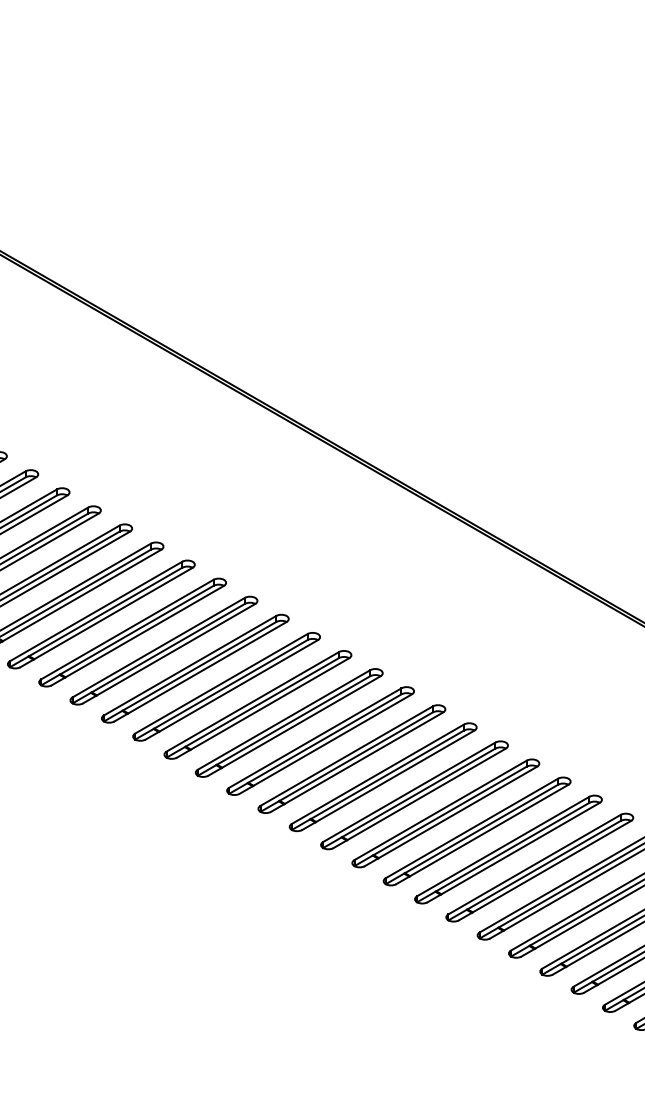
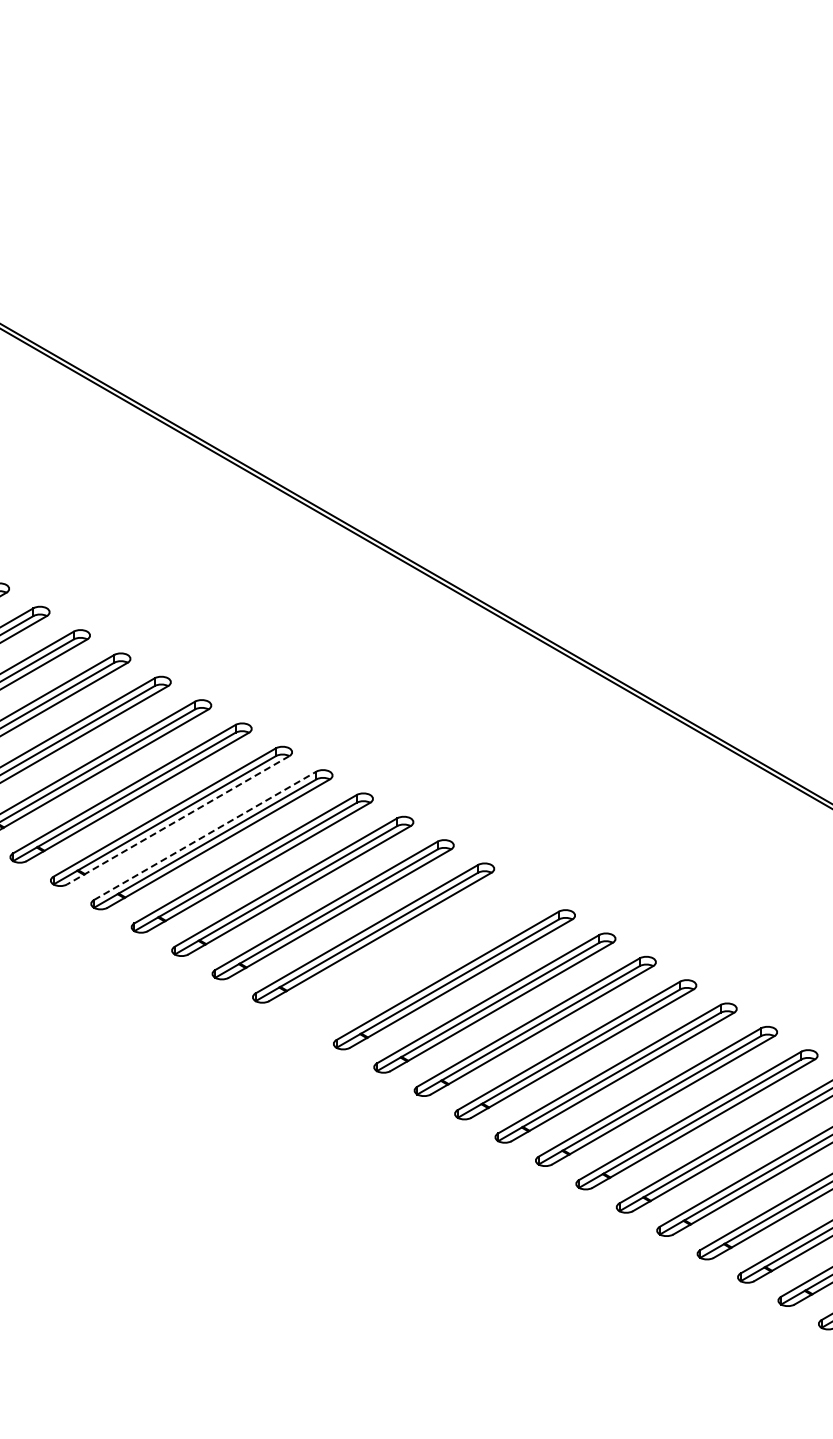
line: (137, 635) -> (177, 820), solid -> dashed
line: (159, 647) -> (205, 835), solid -> dashed
part: (320, 740) -> (413, 955), removed

